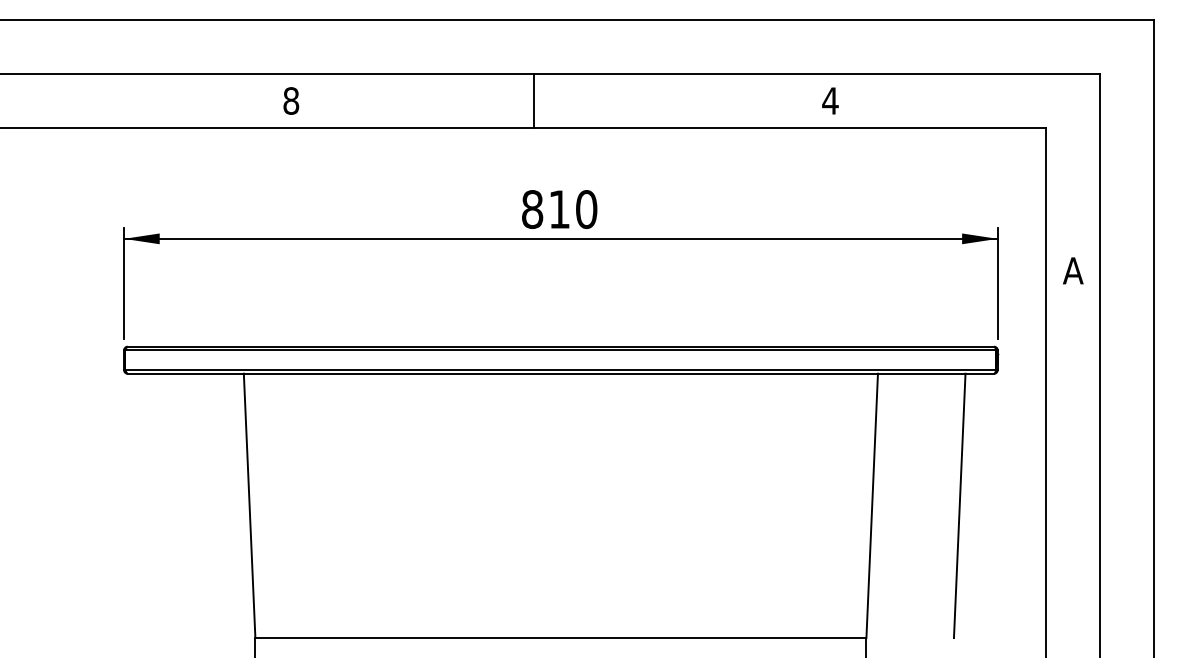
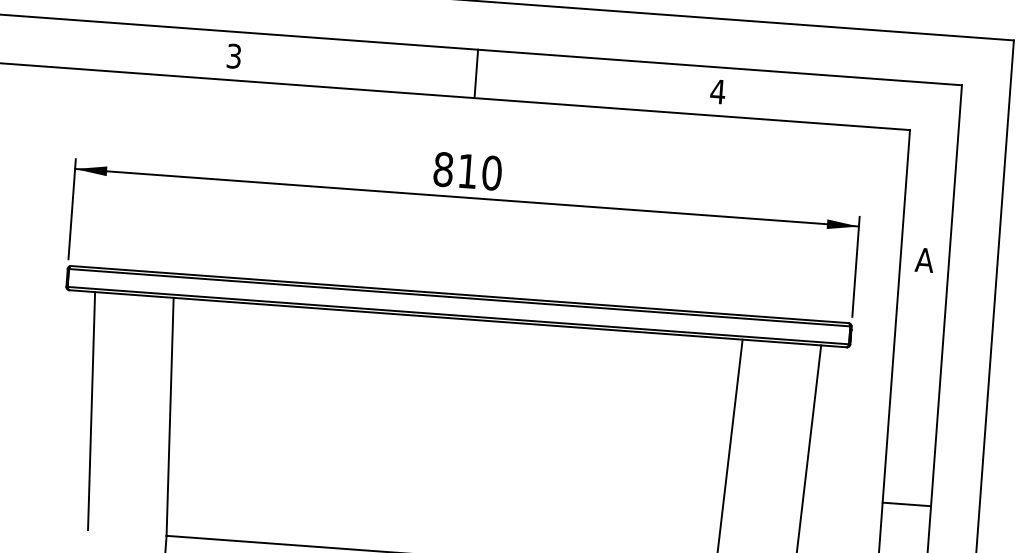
text: (291, 100) -> (234, 55), 8 -> 3
line: (534, 100) -> (476, 73), moved
line: (161, 505) -> (91, 410), added
line: (1073, 542) -> (906, 503), added

